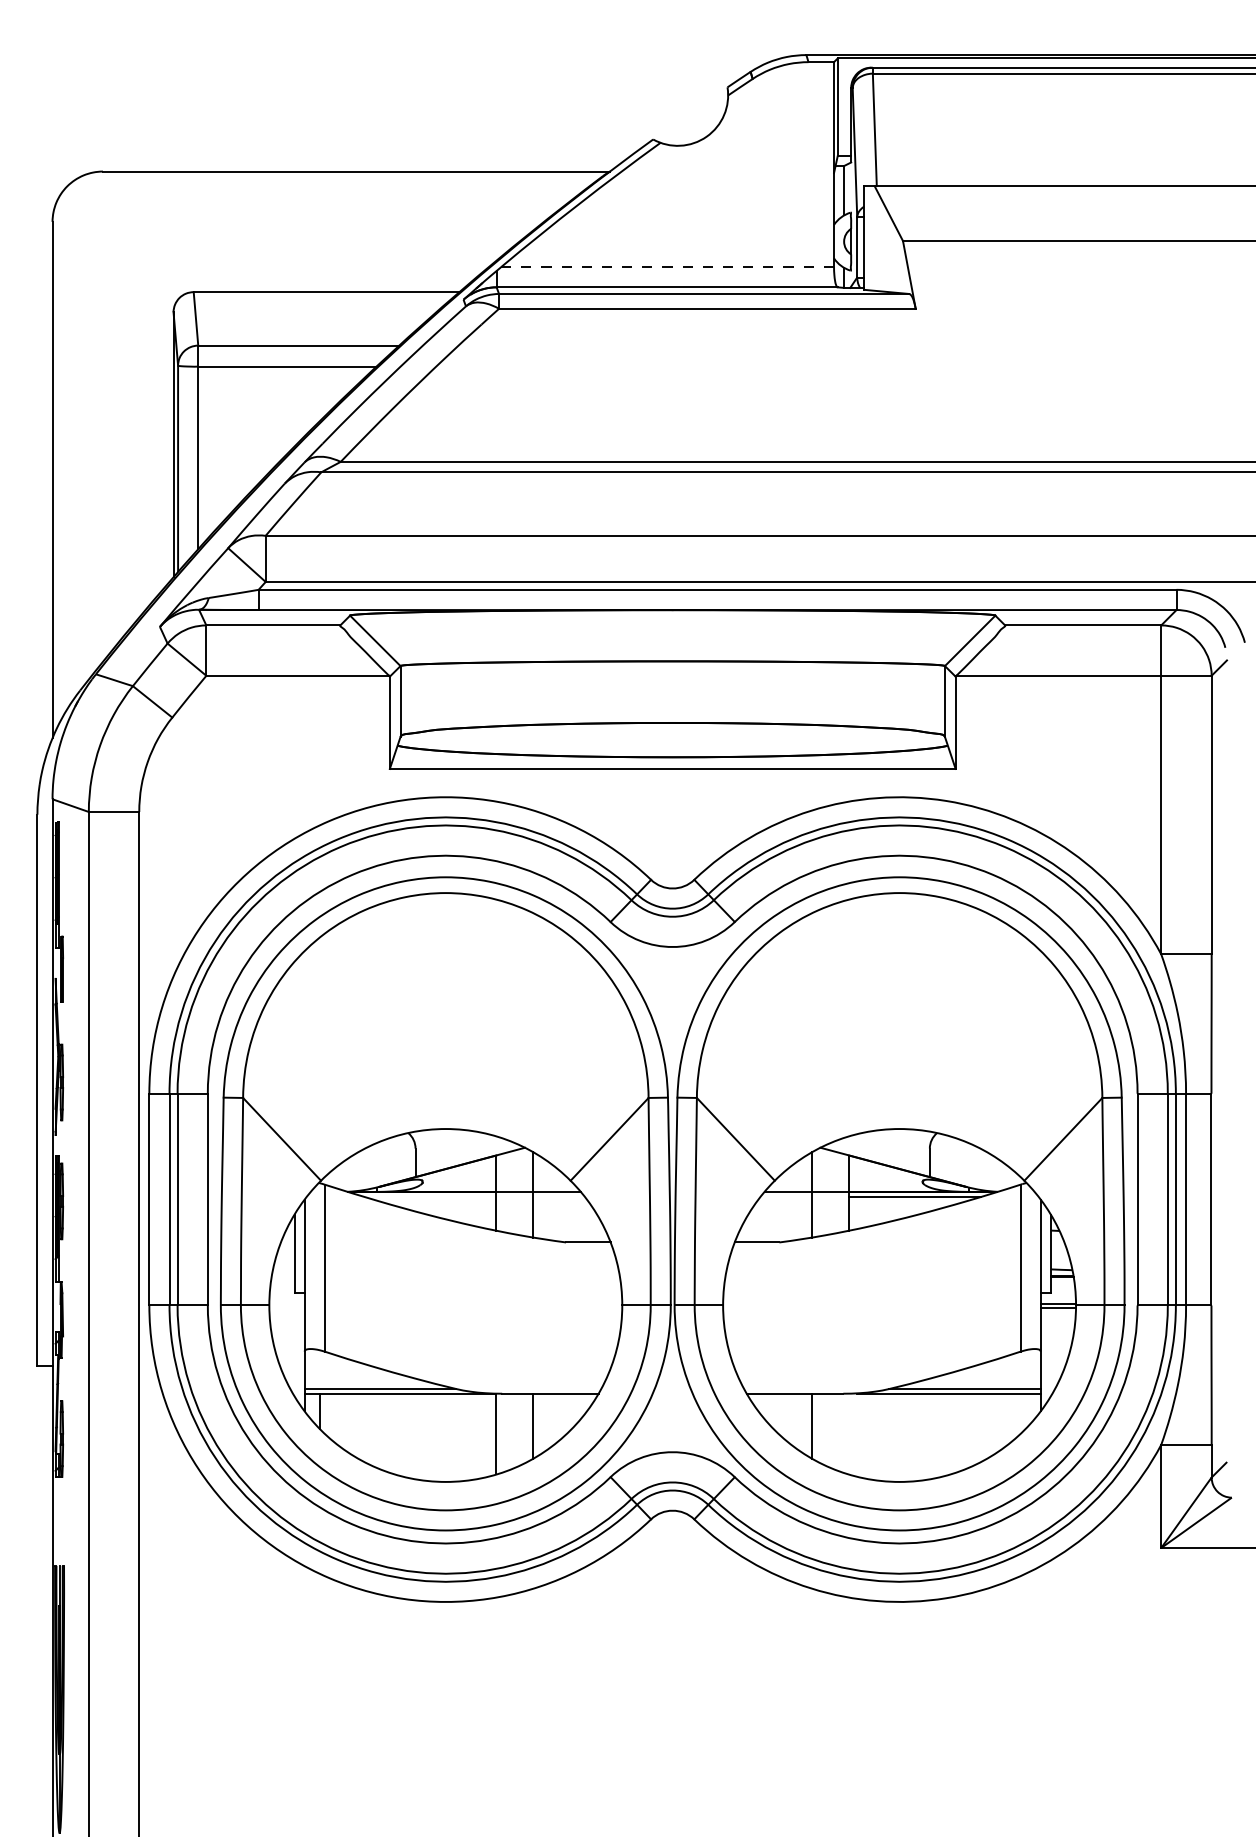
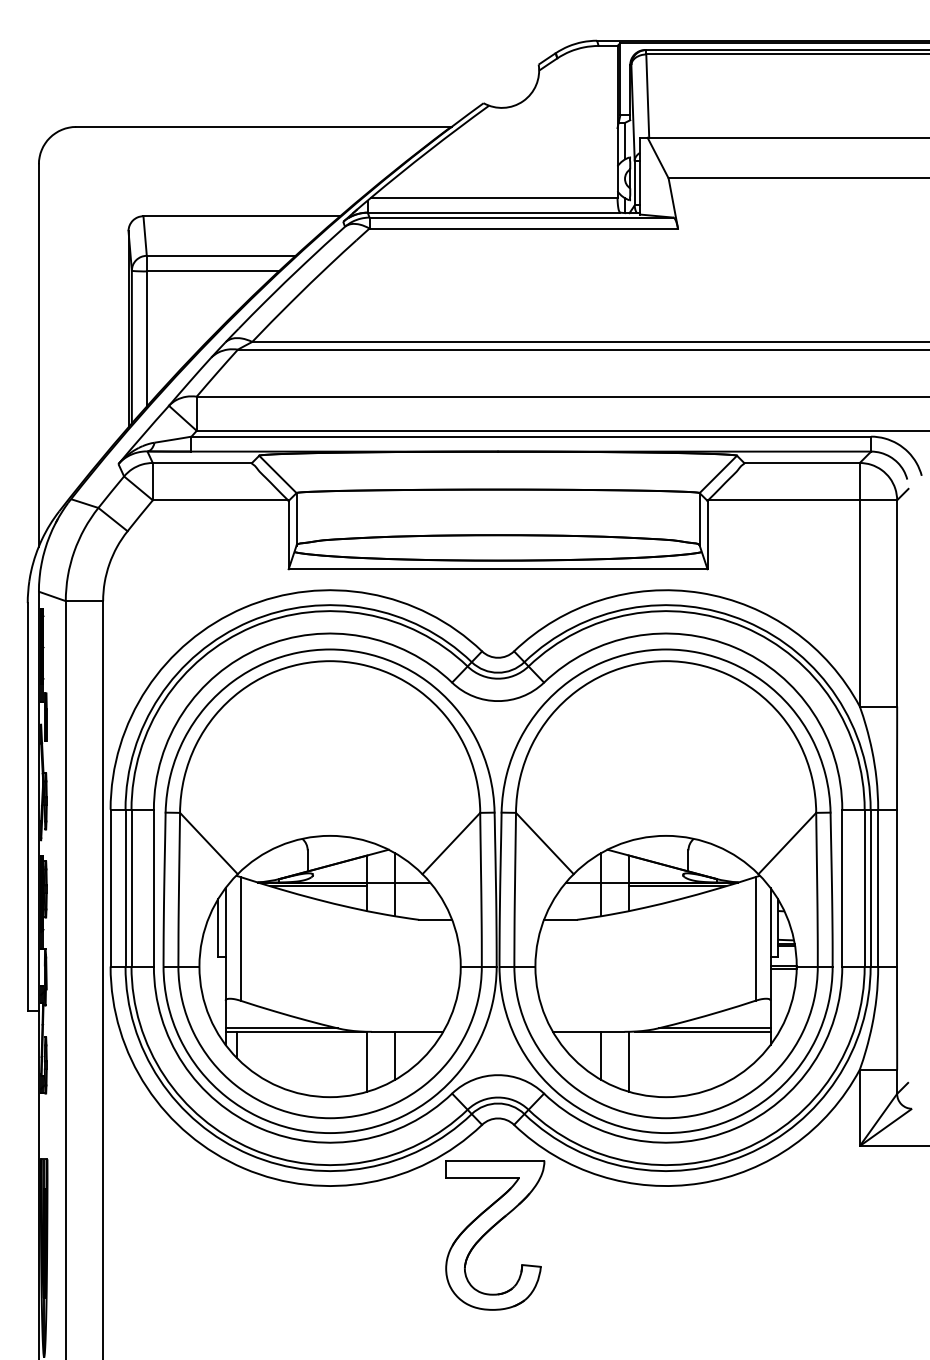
line: (668, 267) -> (494, 197), dashed -> solid
line: (430, 1197) -> (318, 886), added
line: (849, 1433) -> (628, 1061), added
part: (662, 1661) -> (490, 1230), added

